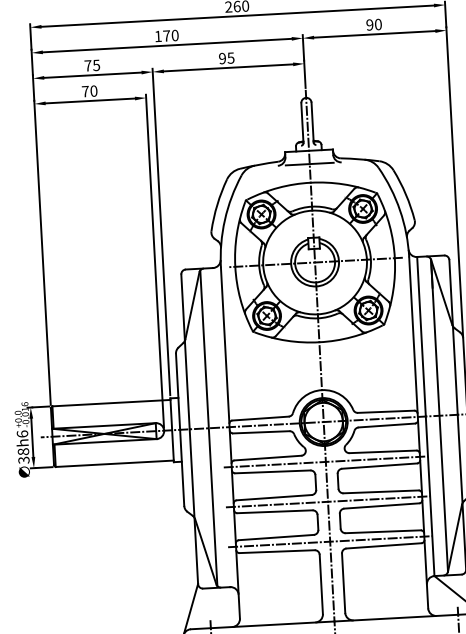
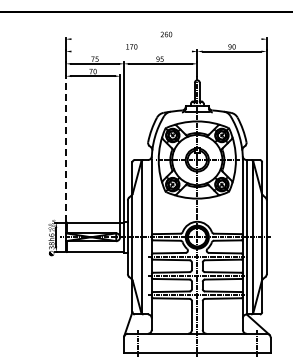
line: (237, 16) -> (166, 39), removed
line: (166, 45) -> (131, 51), removed
line: (43, 253) -> (66, 148), solid -> dashed

